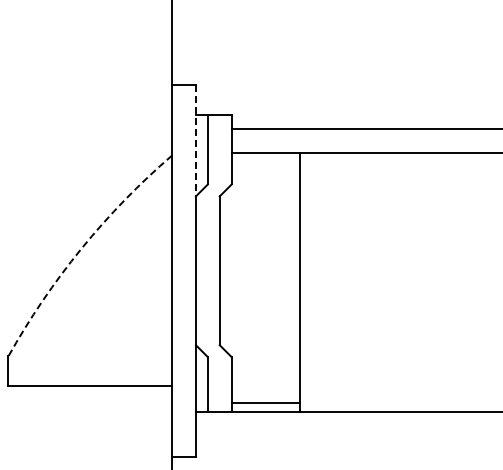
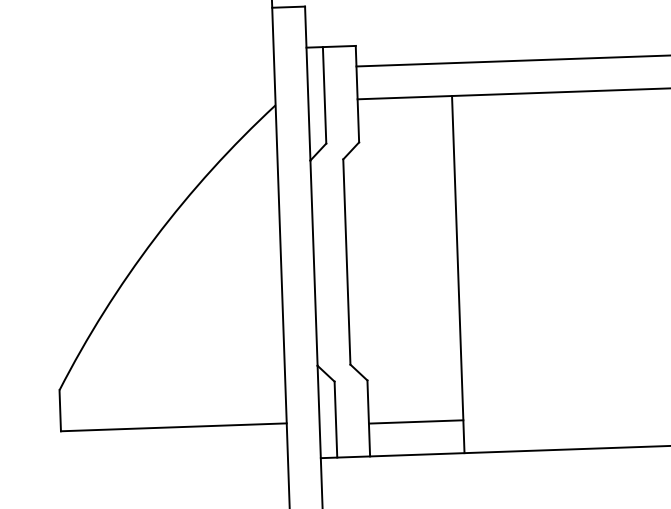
line: (195, 140) -> (307, 83), dashed -> solid
arc: (81, 248) -> (155, 237), dashed -> solid
line: (265, 403) -> (415, 422), moved

